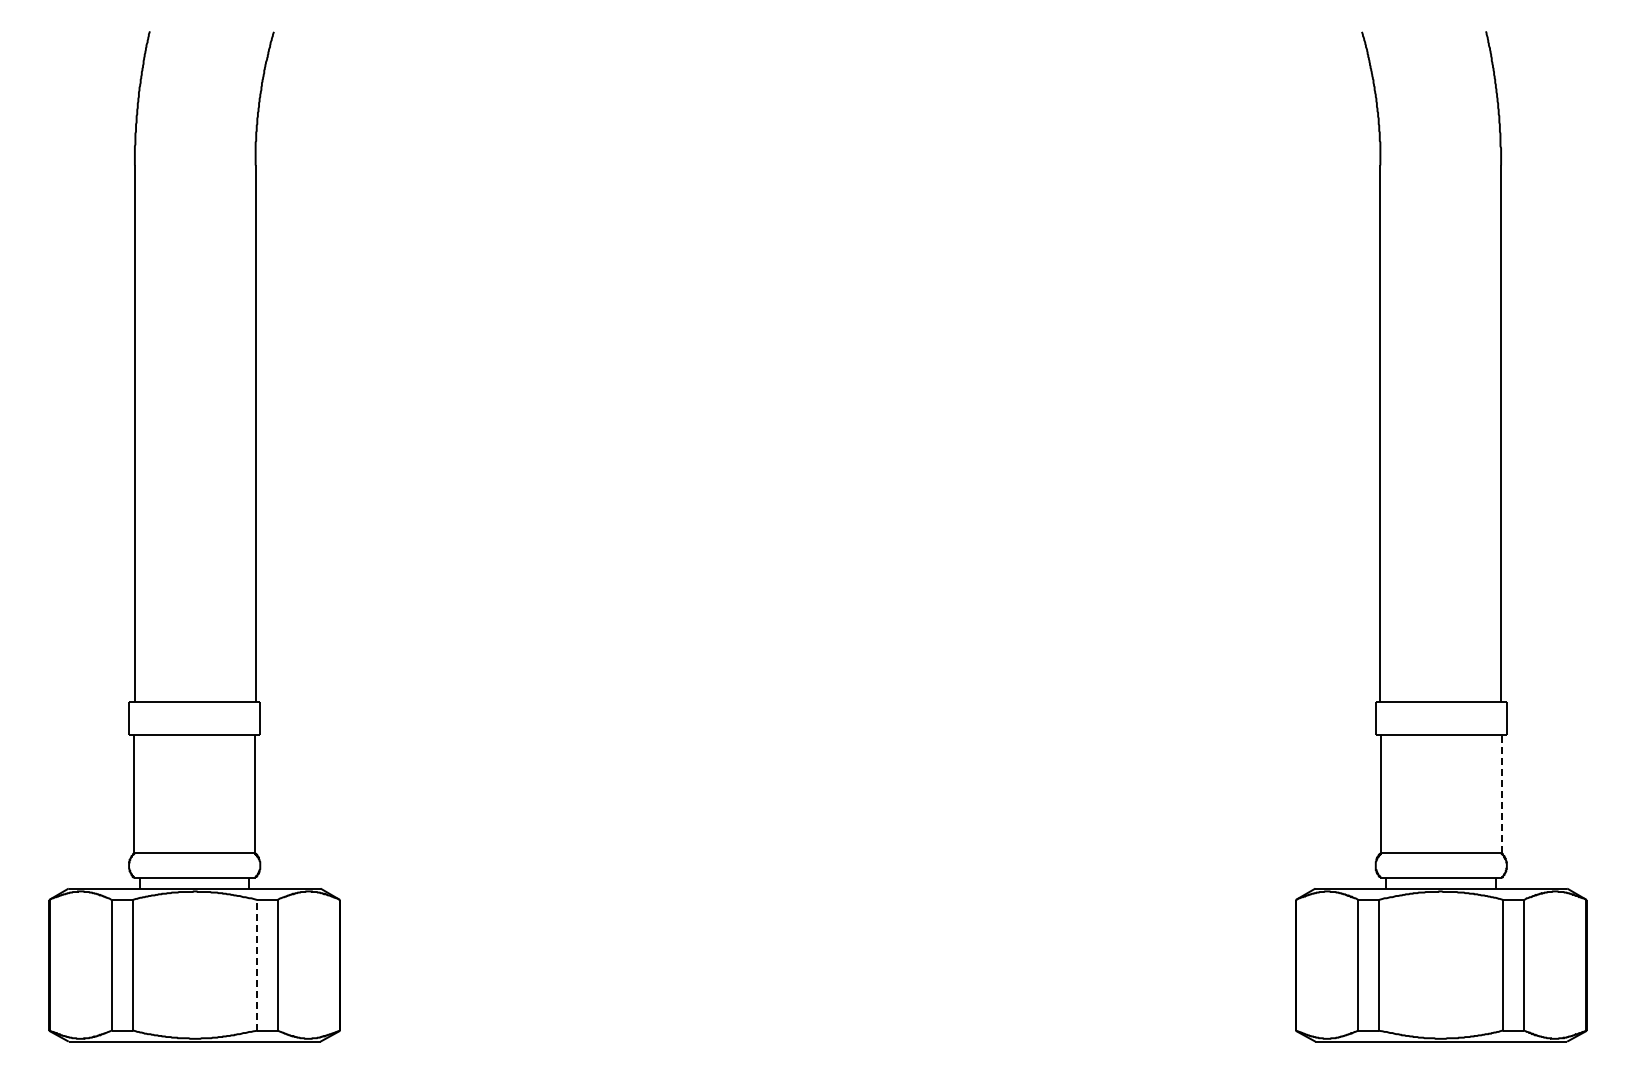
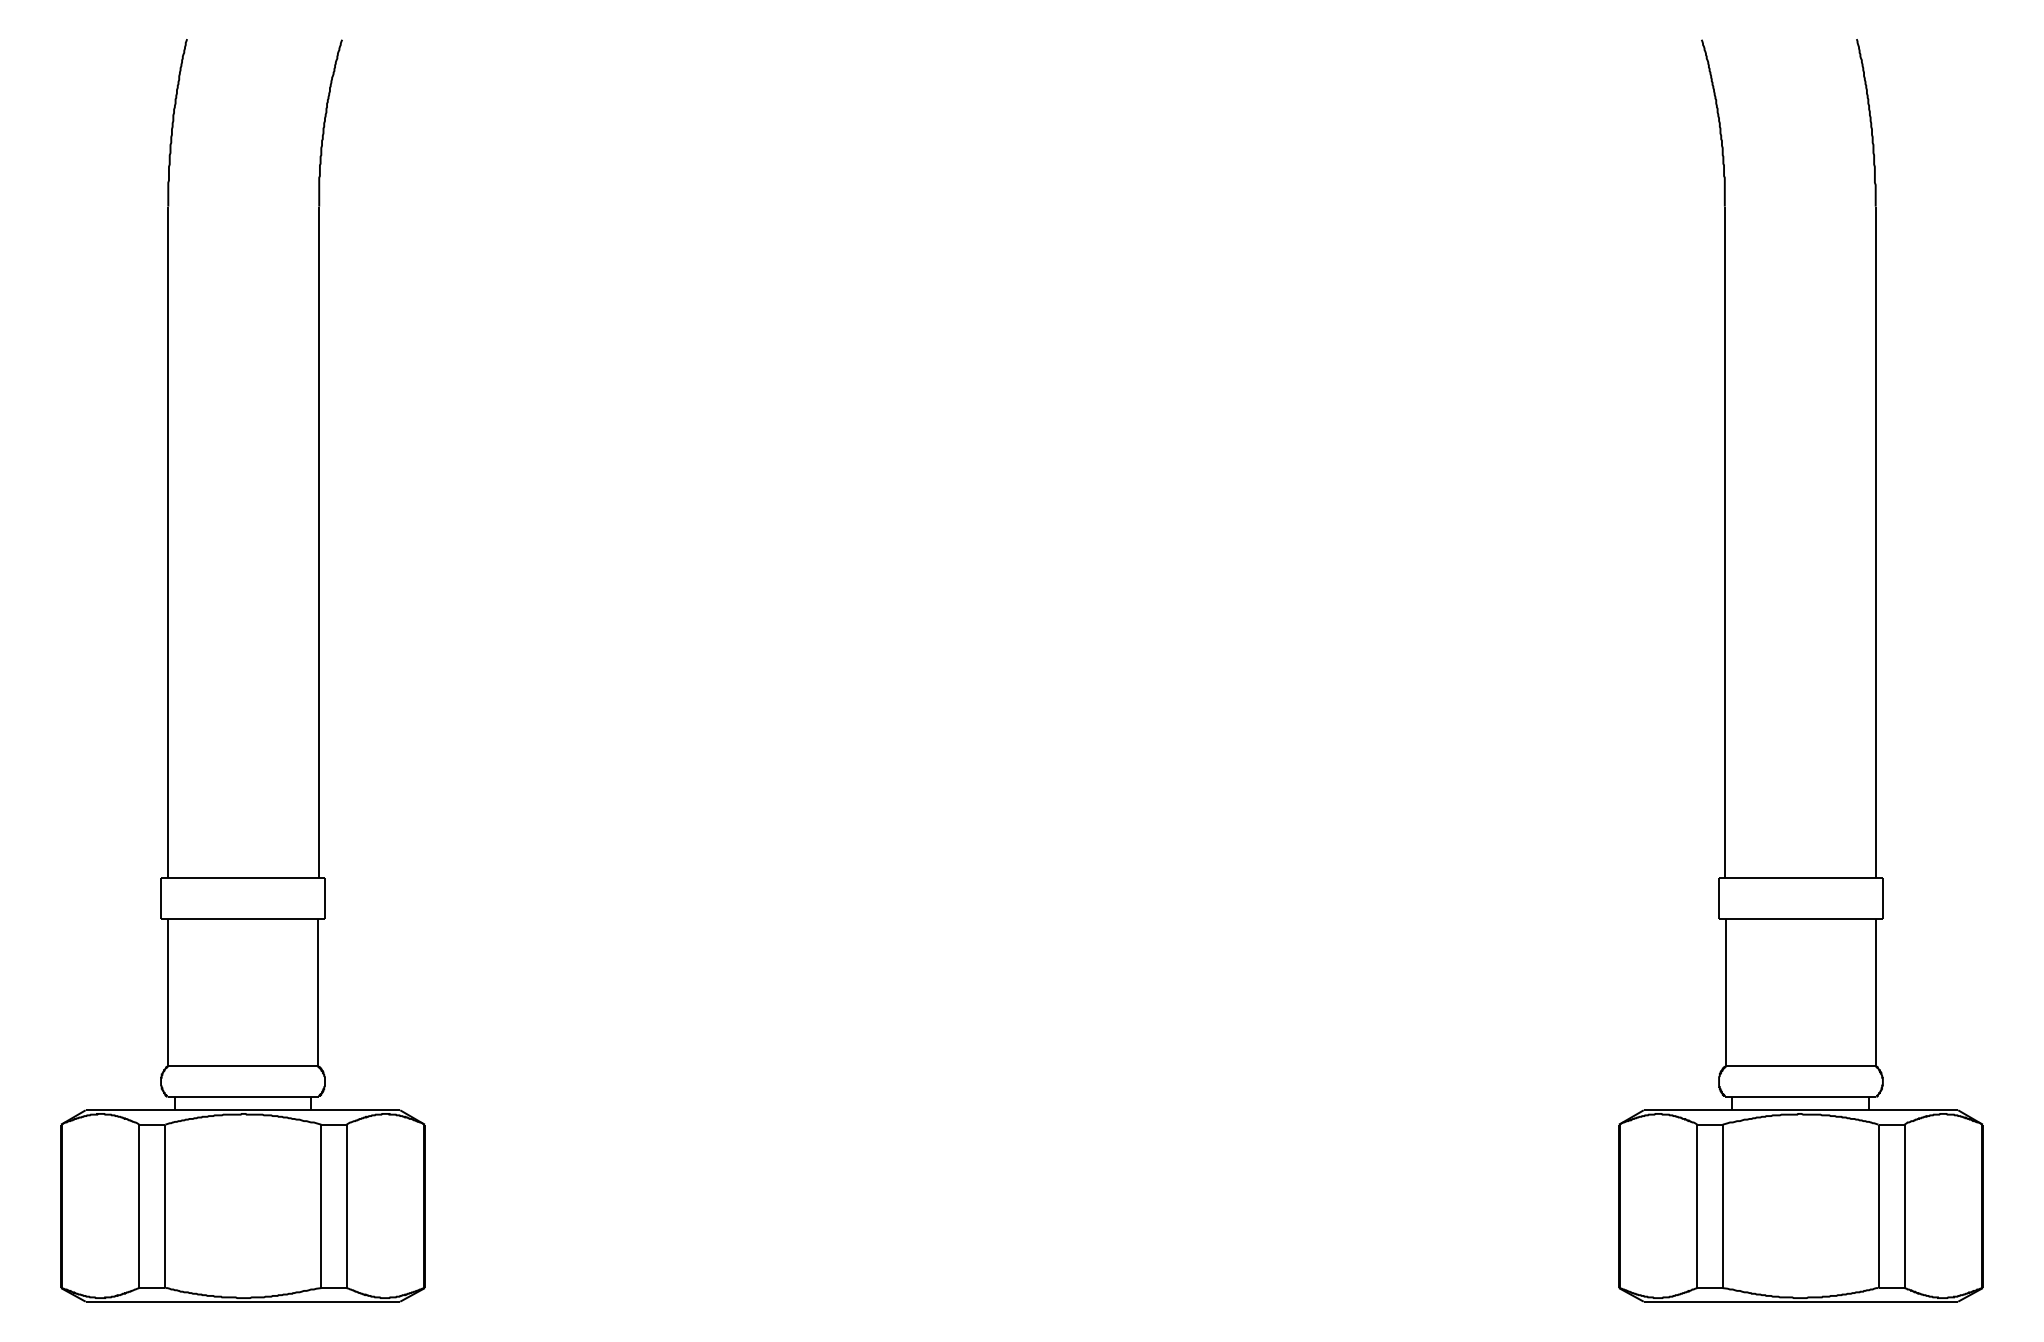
line: (1501, 794) -> (1876, 992), dashed -> solid
line: (257, 964) -> (321, 1205), dashed -> solid

